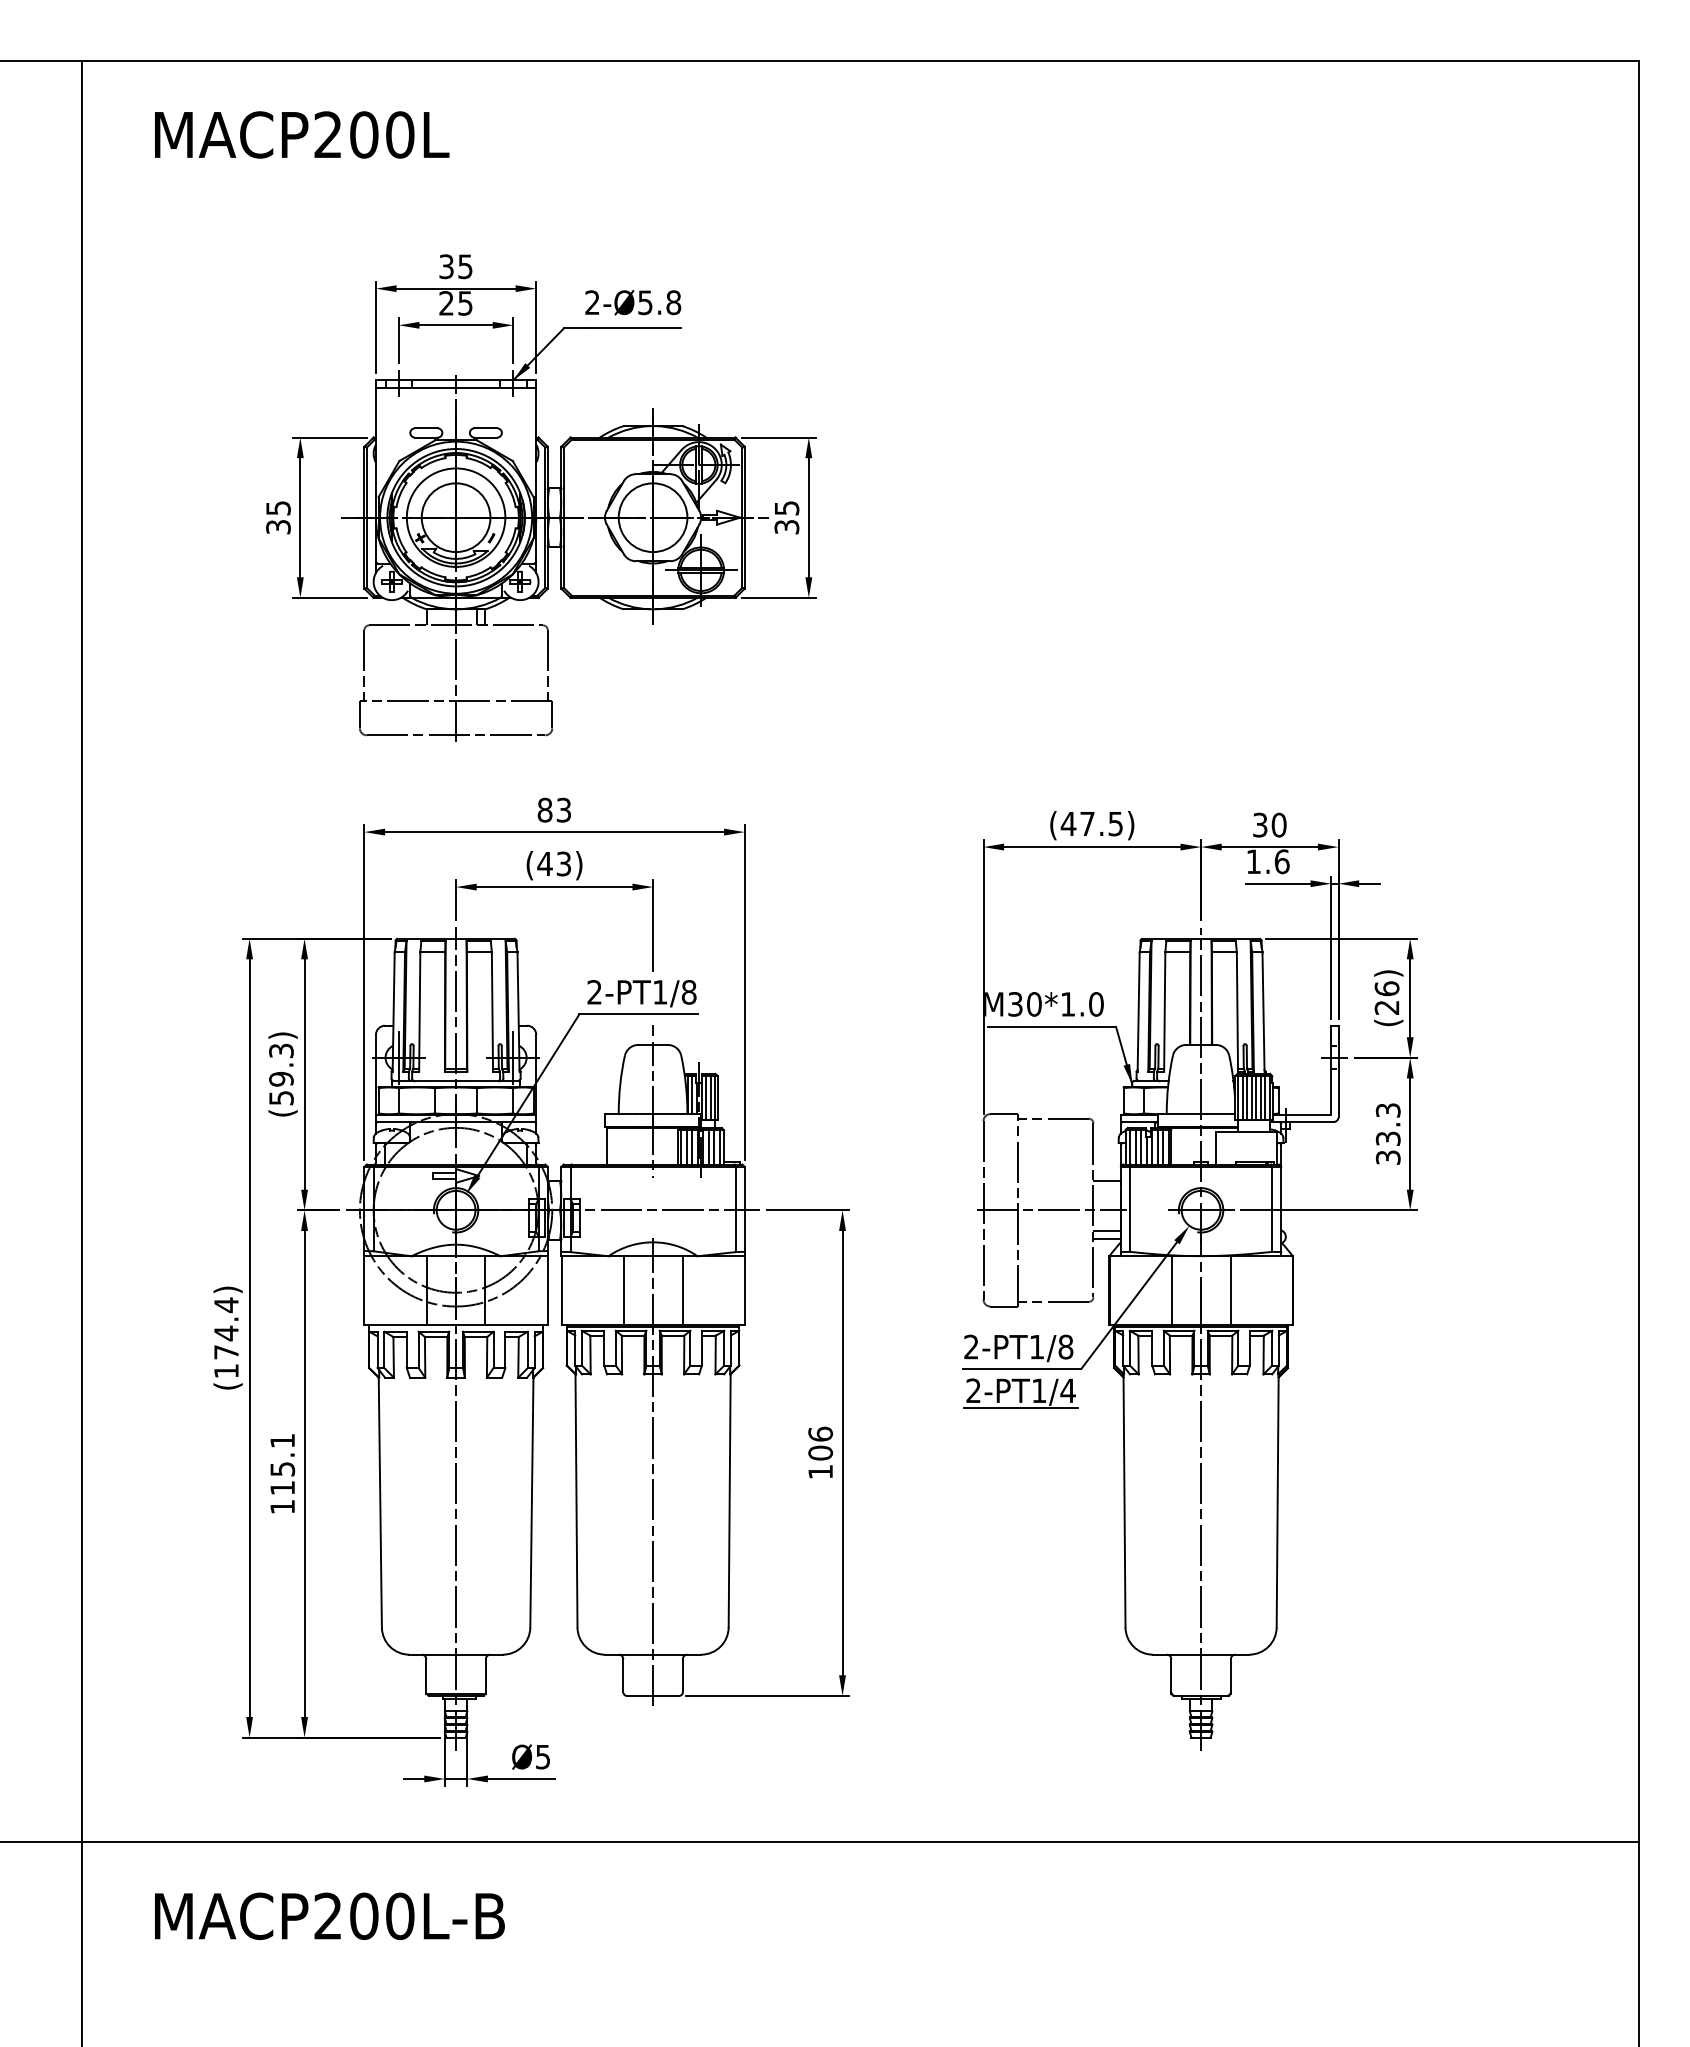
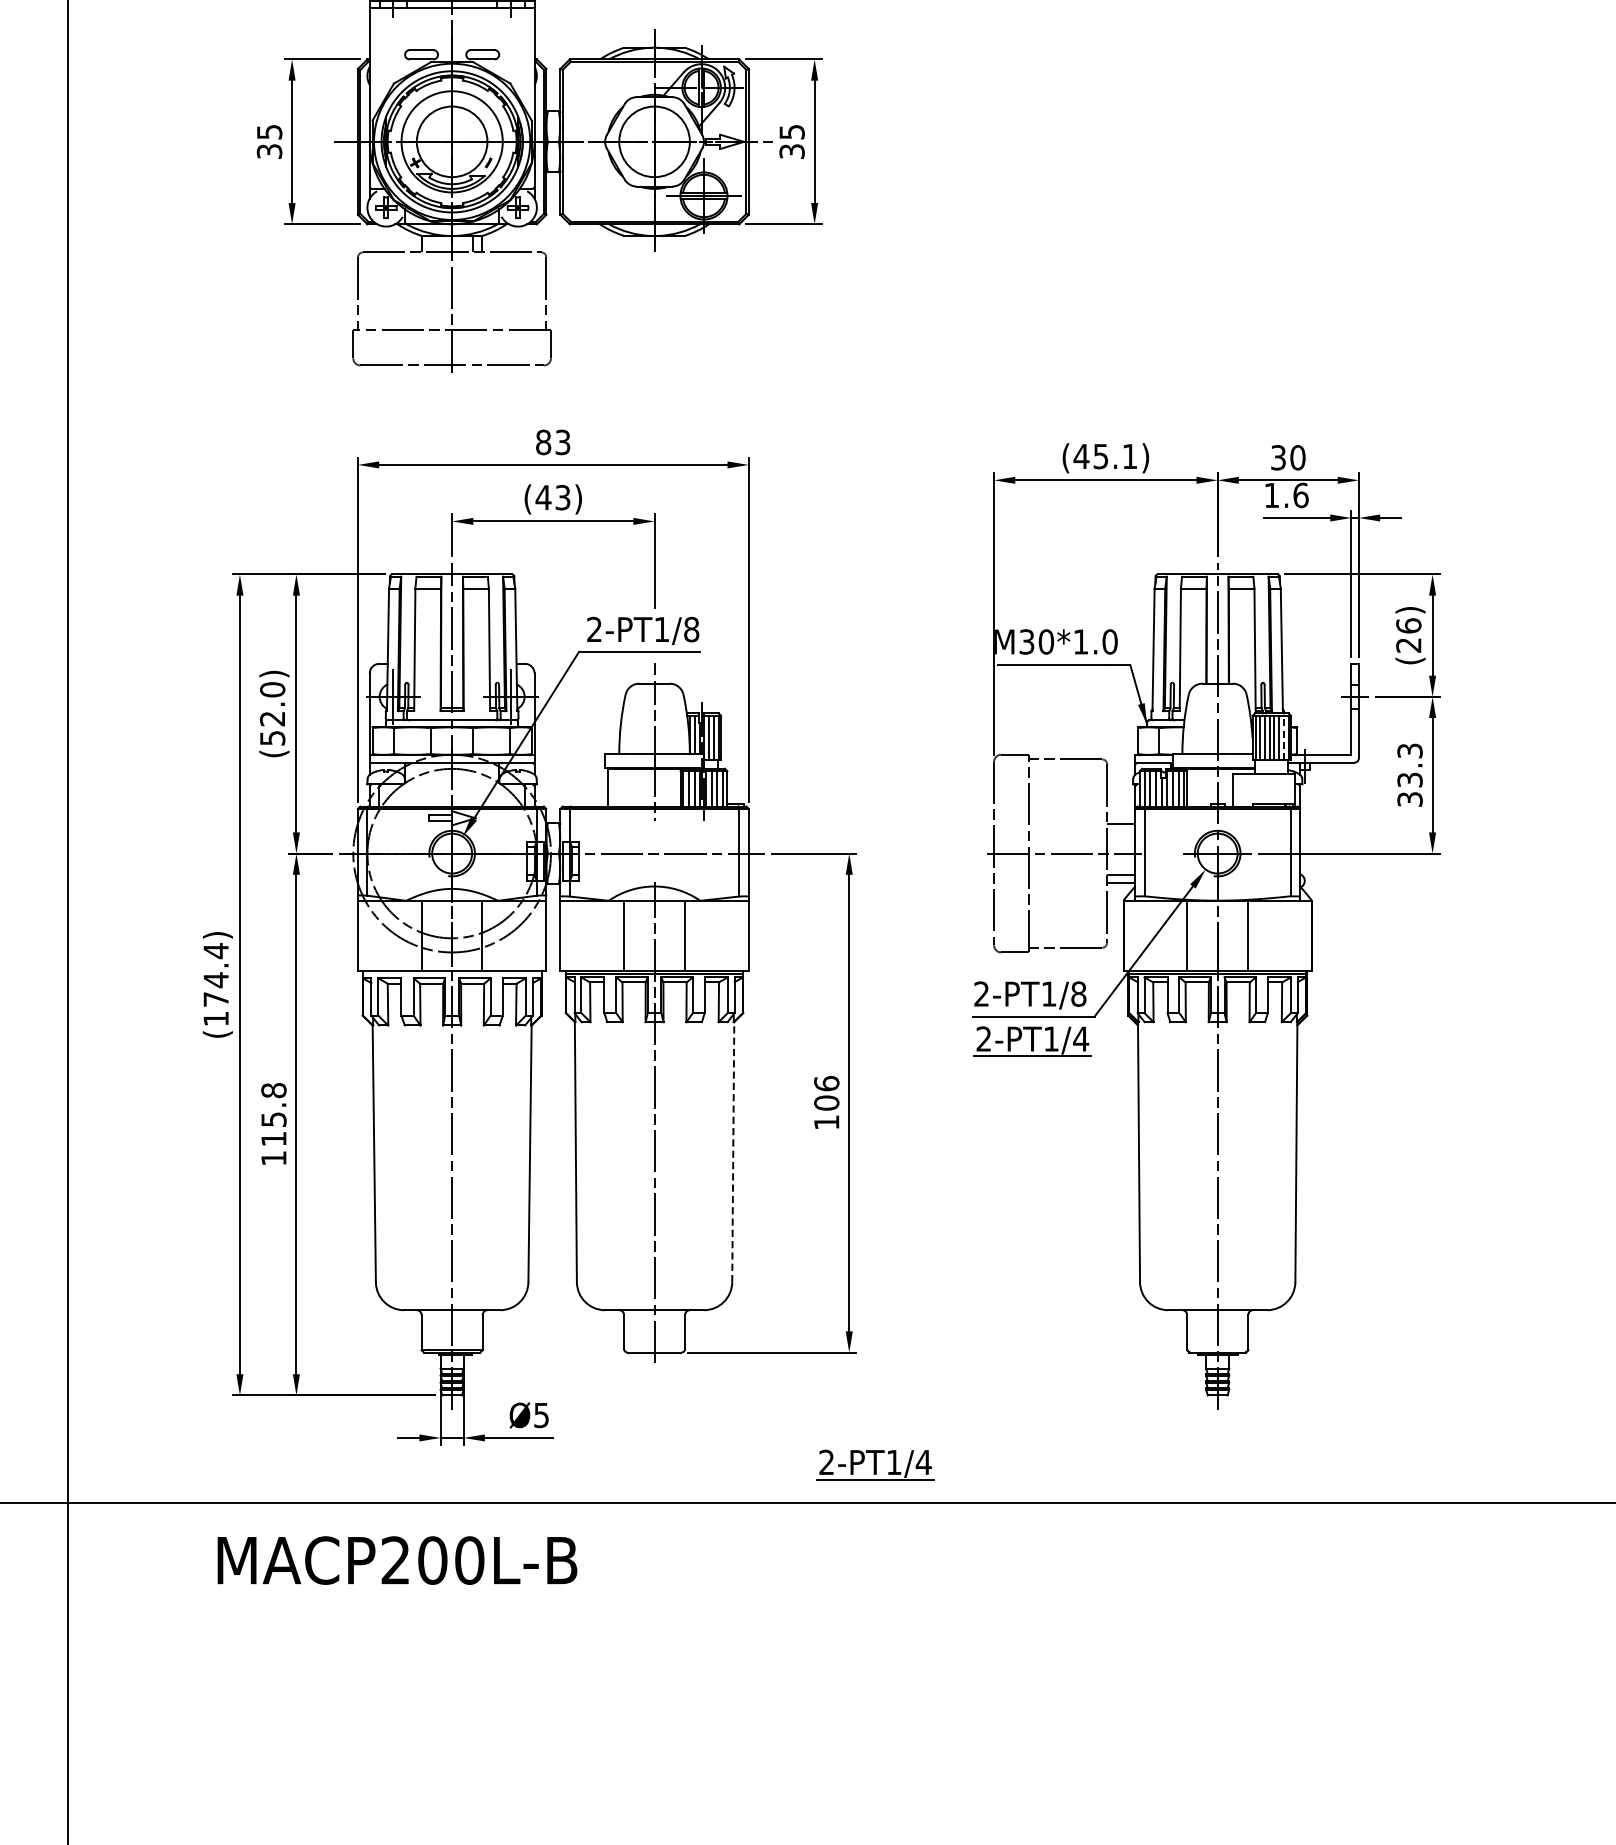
text: (1101, 824) -> (1115, 457), (47.5) -> (45.1)
text: (281, 1064) -> (272, 703), (59.3) -> (52.0)
line: (1265, 1097) -> (1283, 737), solid -> dashed
text: (282, 1440) -> (273, 1090), 115.1 -> 115.8
line: (729, 1500) -> (733, 1151), solid -> dashed
part: (867, 1805) -> (874, 1465), added
text: (329, 1915) -> (397, 1559), moved

